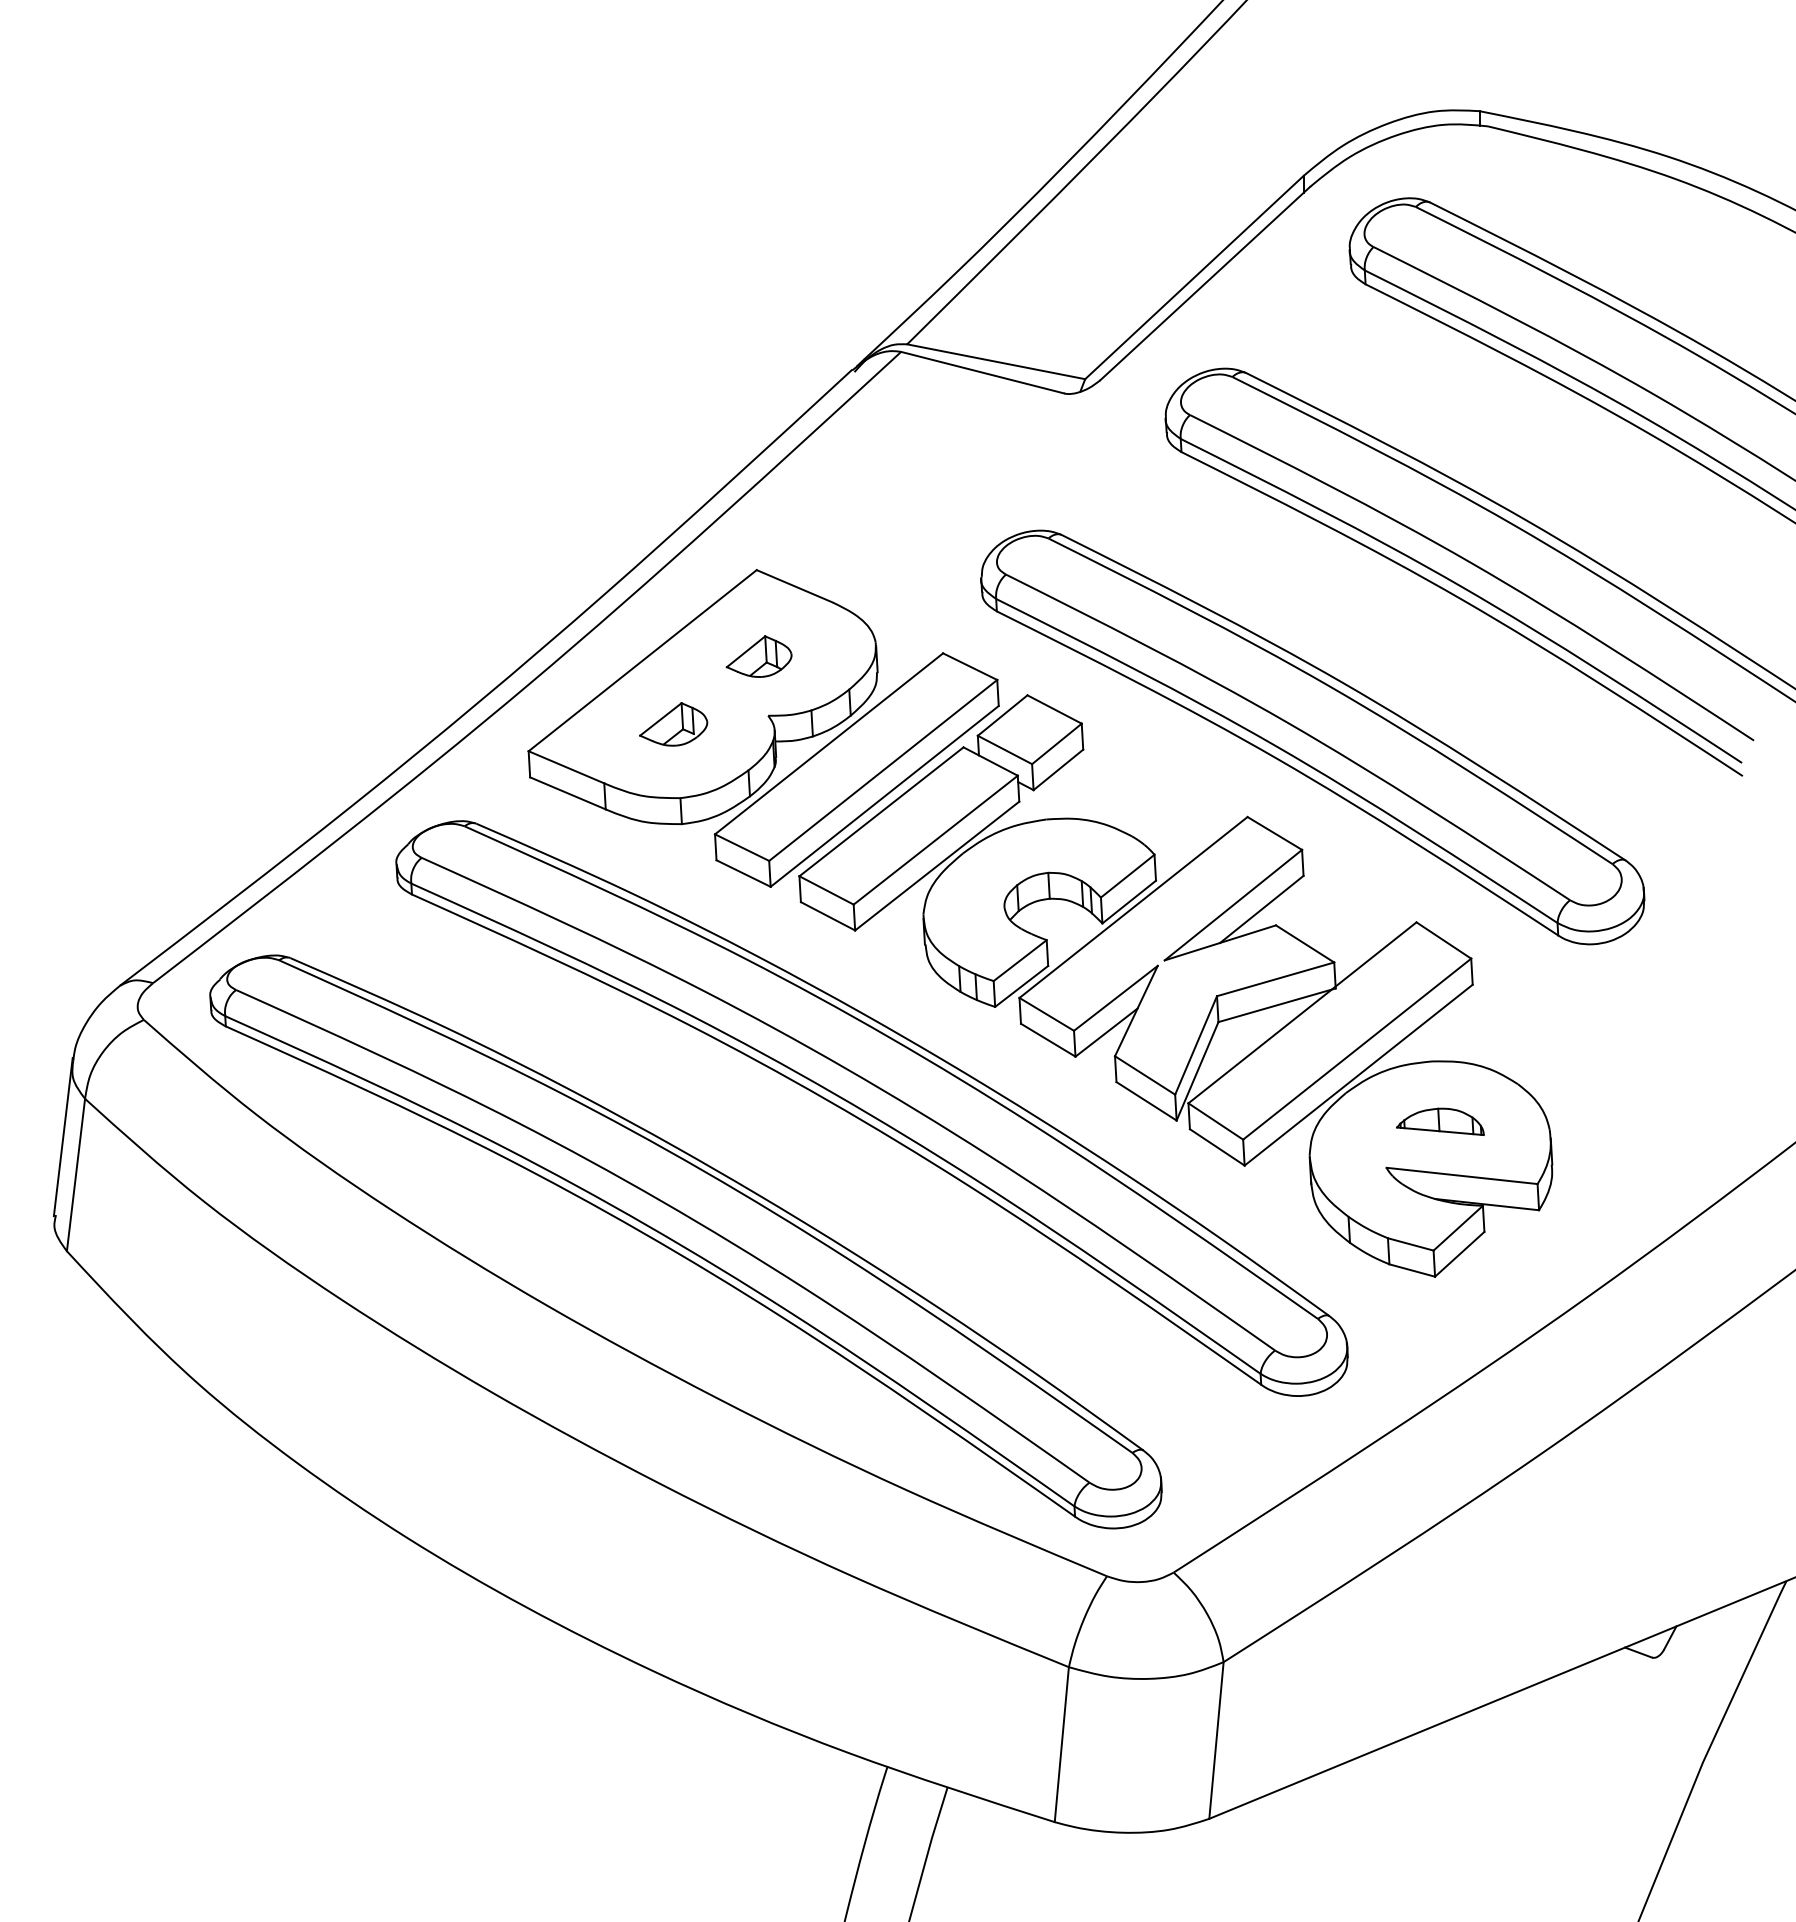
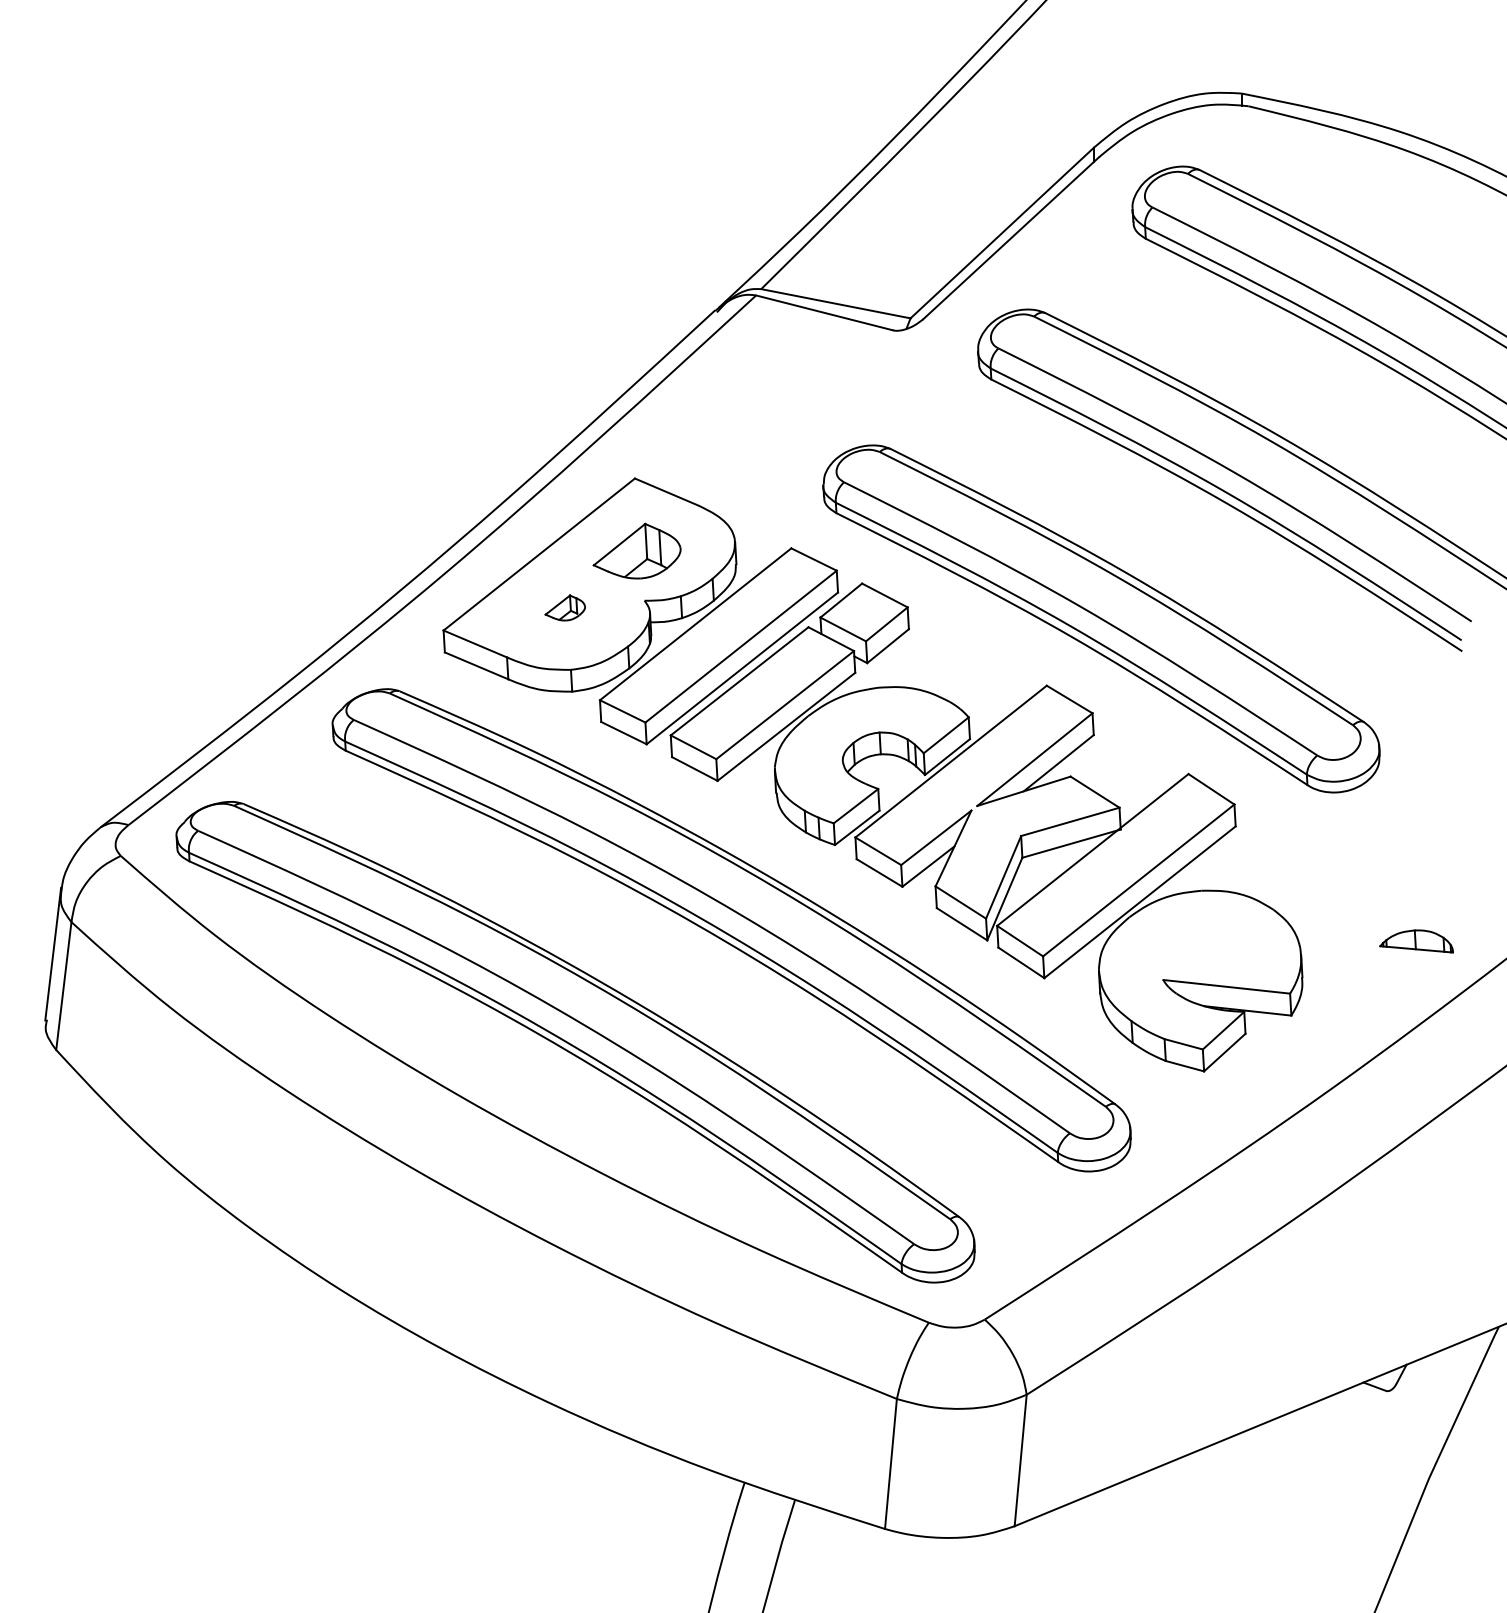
part: (758, 656) -> (636, 551), size x1.6
part: (673, 724) -> (565, 608), size x0.7
part: (1440, 1121) -> (1416, 941), moved

